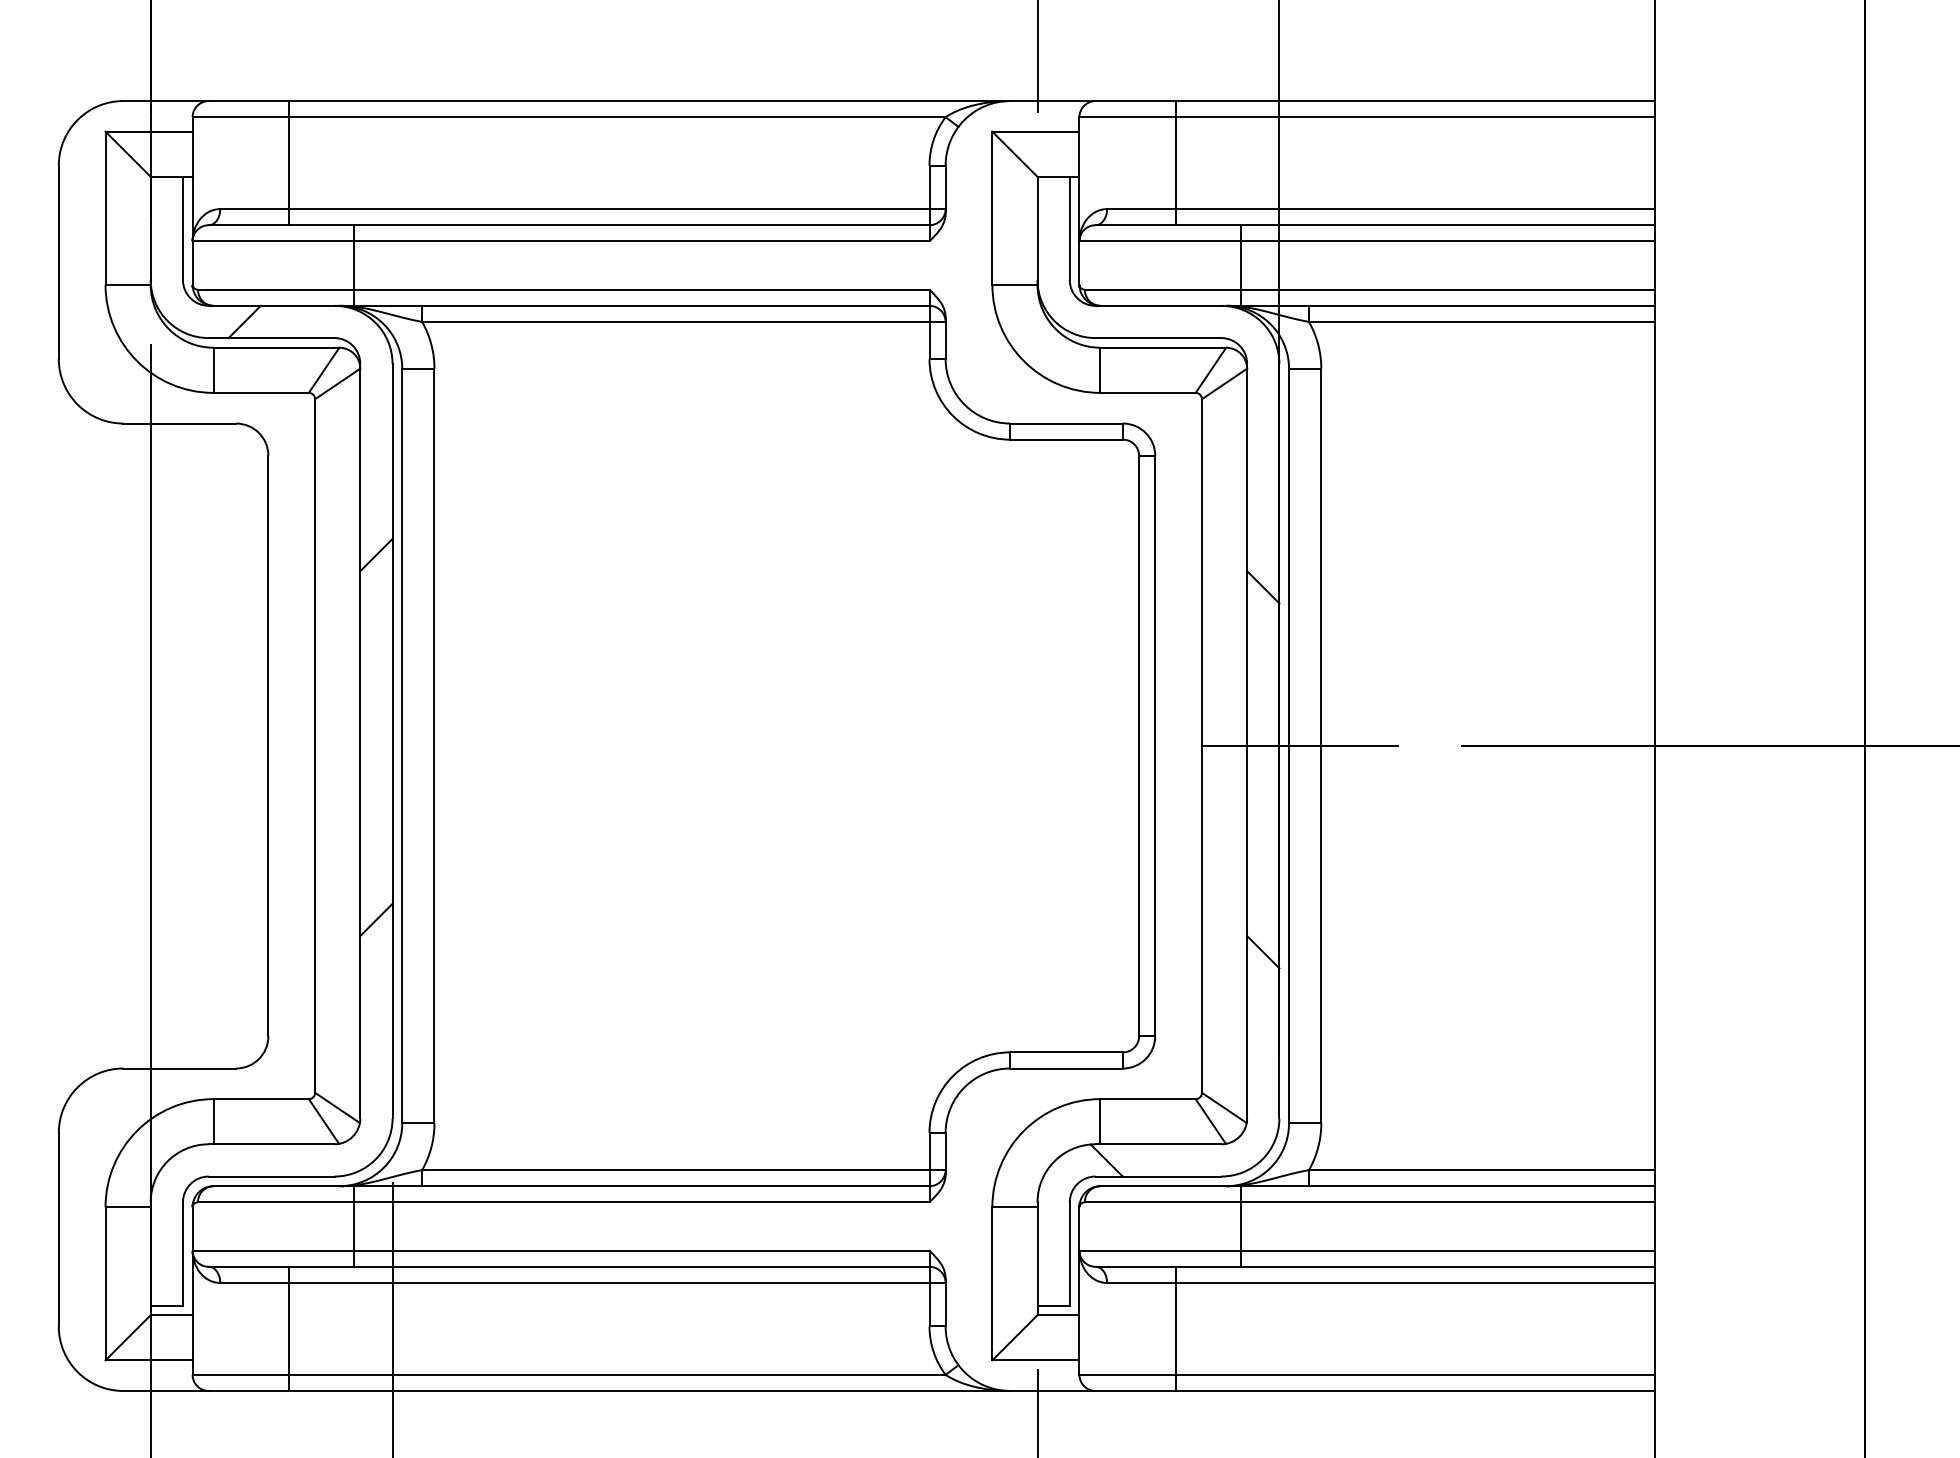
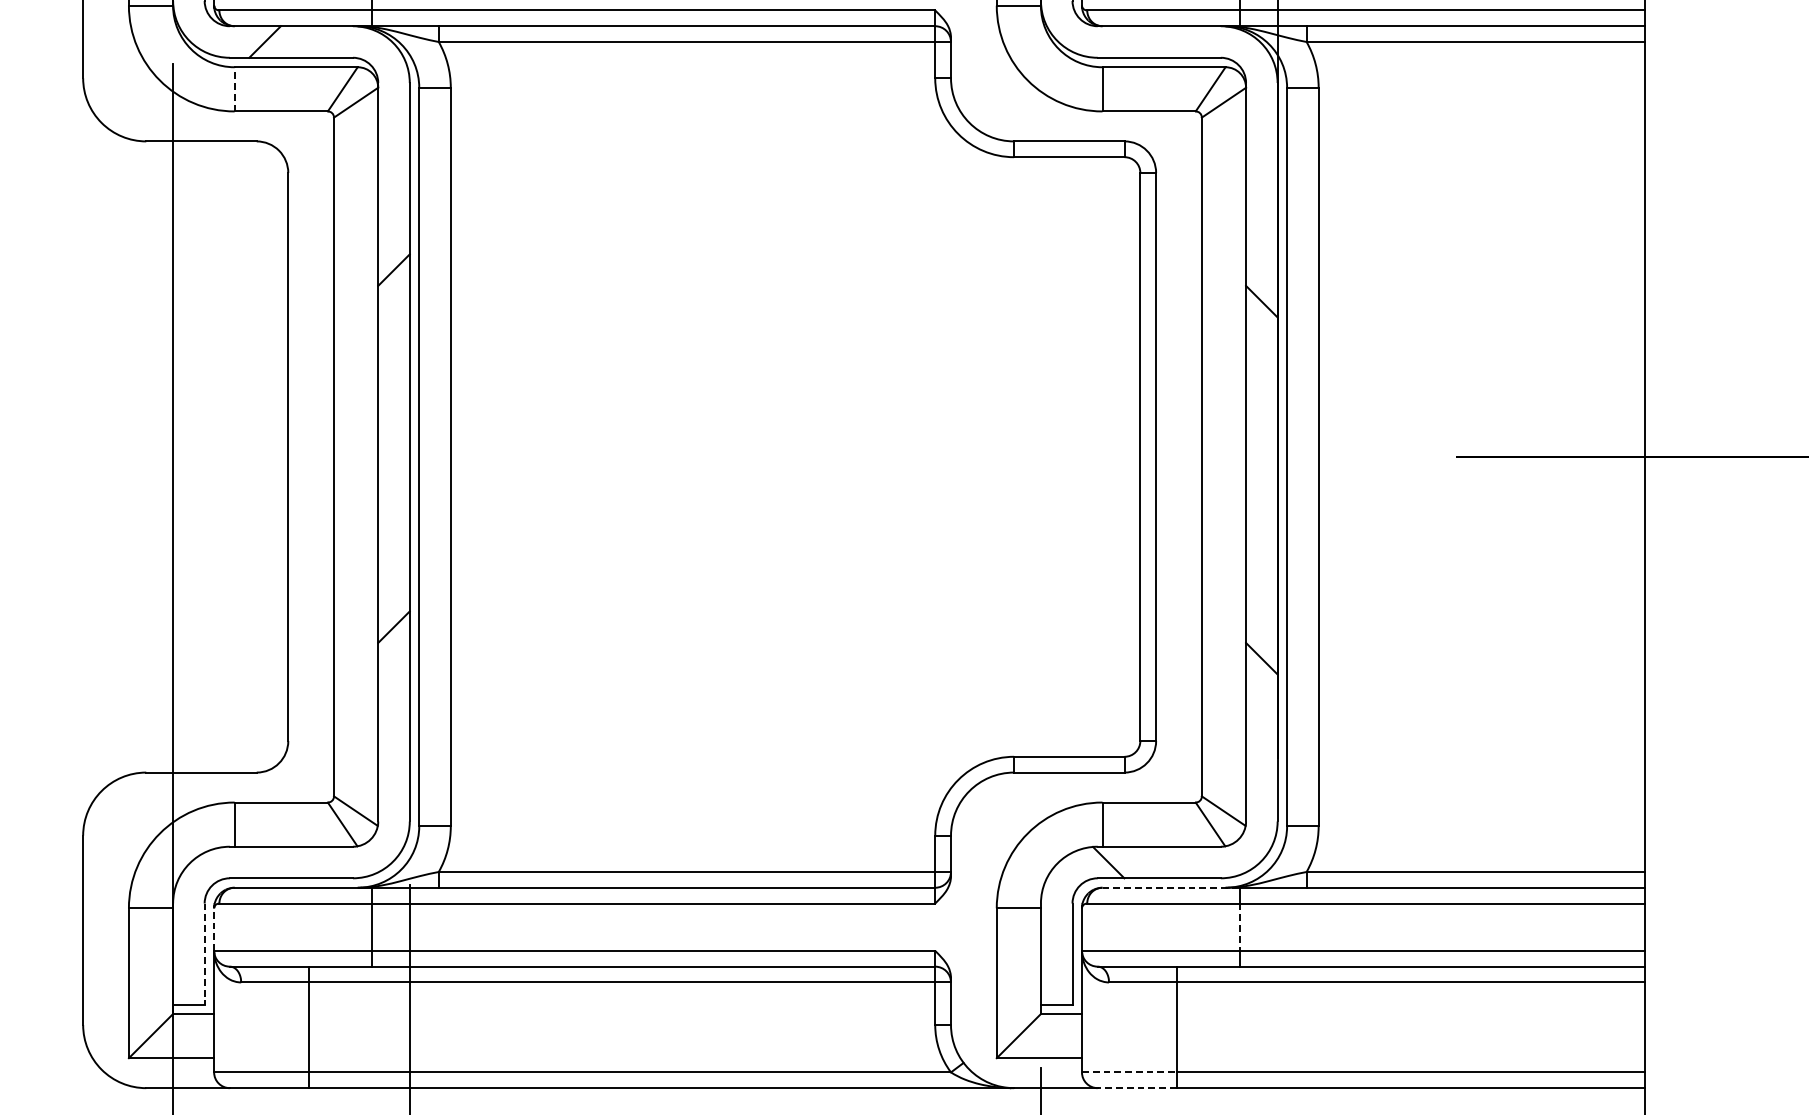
line: (213, 370) -> (234, 89), solid -> dashed
line: (1299, 746) -> (1297, 457), removed
line: (1171, 1186) -> (1172, 888), solid -> dashed
line: (1240, 1227) -> (1239, 928), solid -> dashed
line: (192, 1228) -> (214, 929), solid -> dashed
line: (182, 1253) -> (204, 953), solid -> dashed
line: (1128, 1374) -> (1129, 1072), solid -> dashed
line: (1135, 1390) -> (1136, 1087), solid -> dashed

